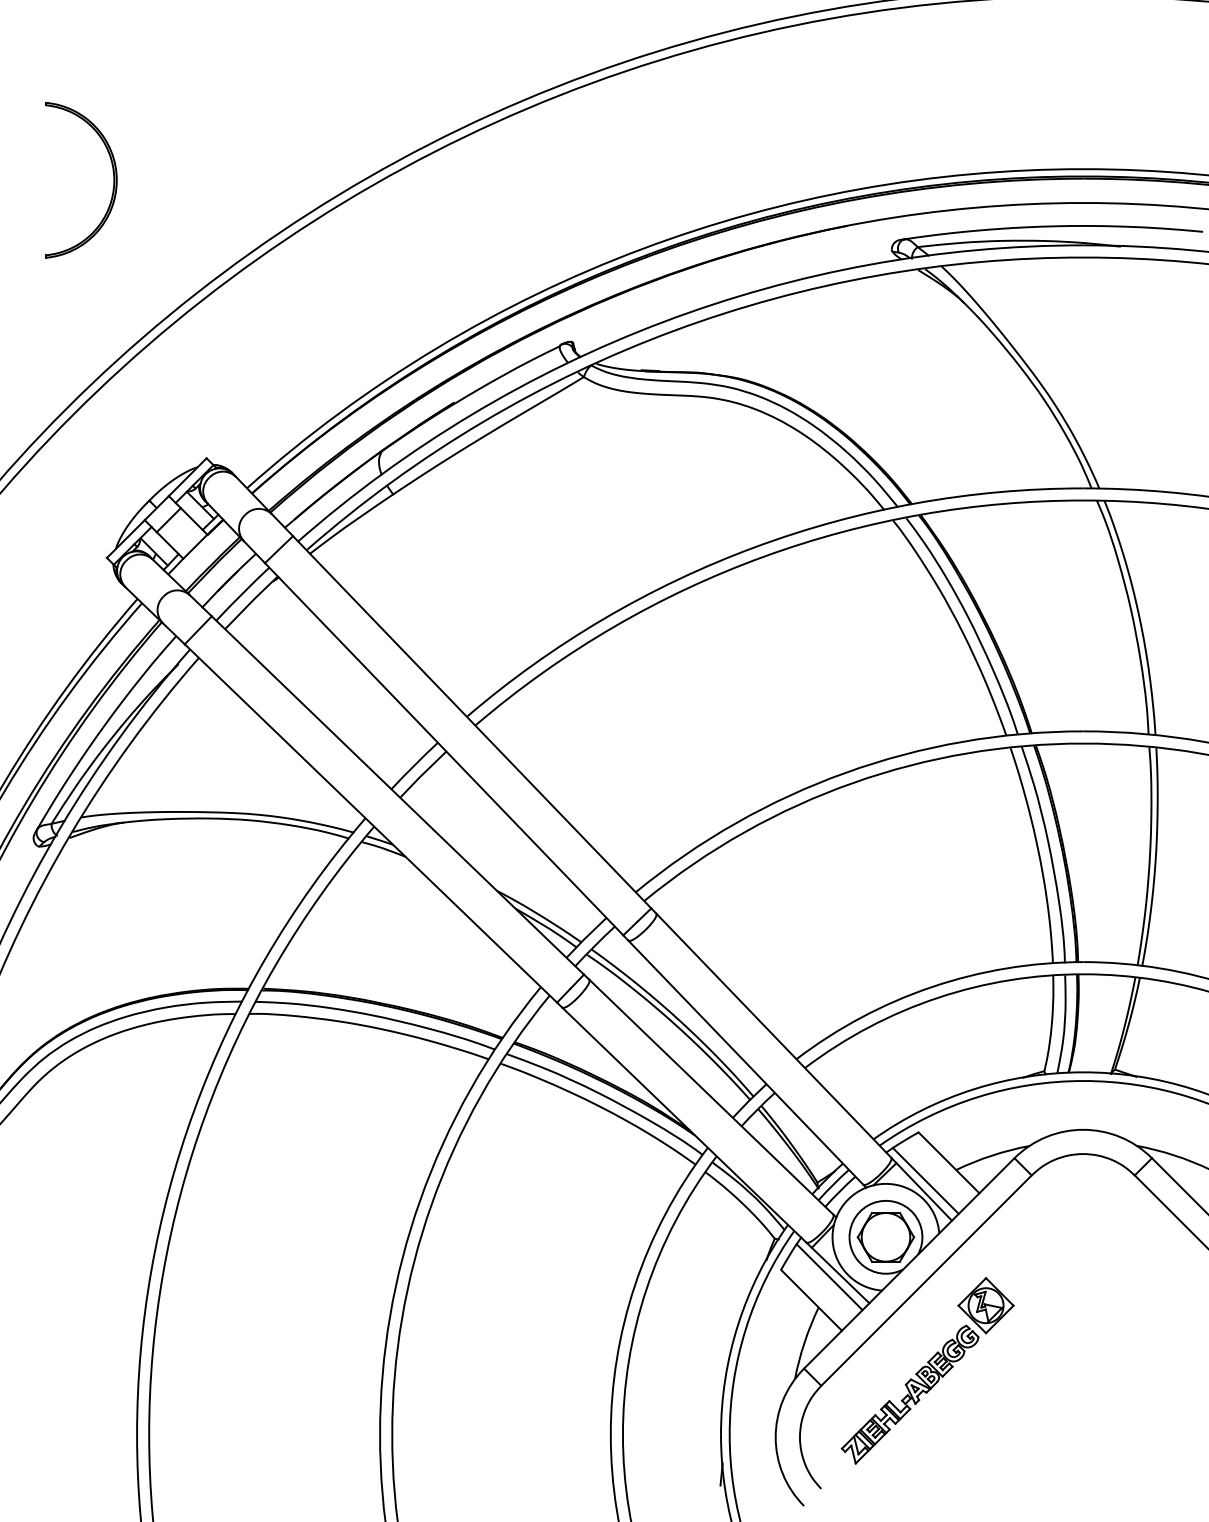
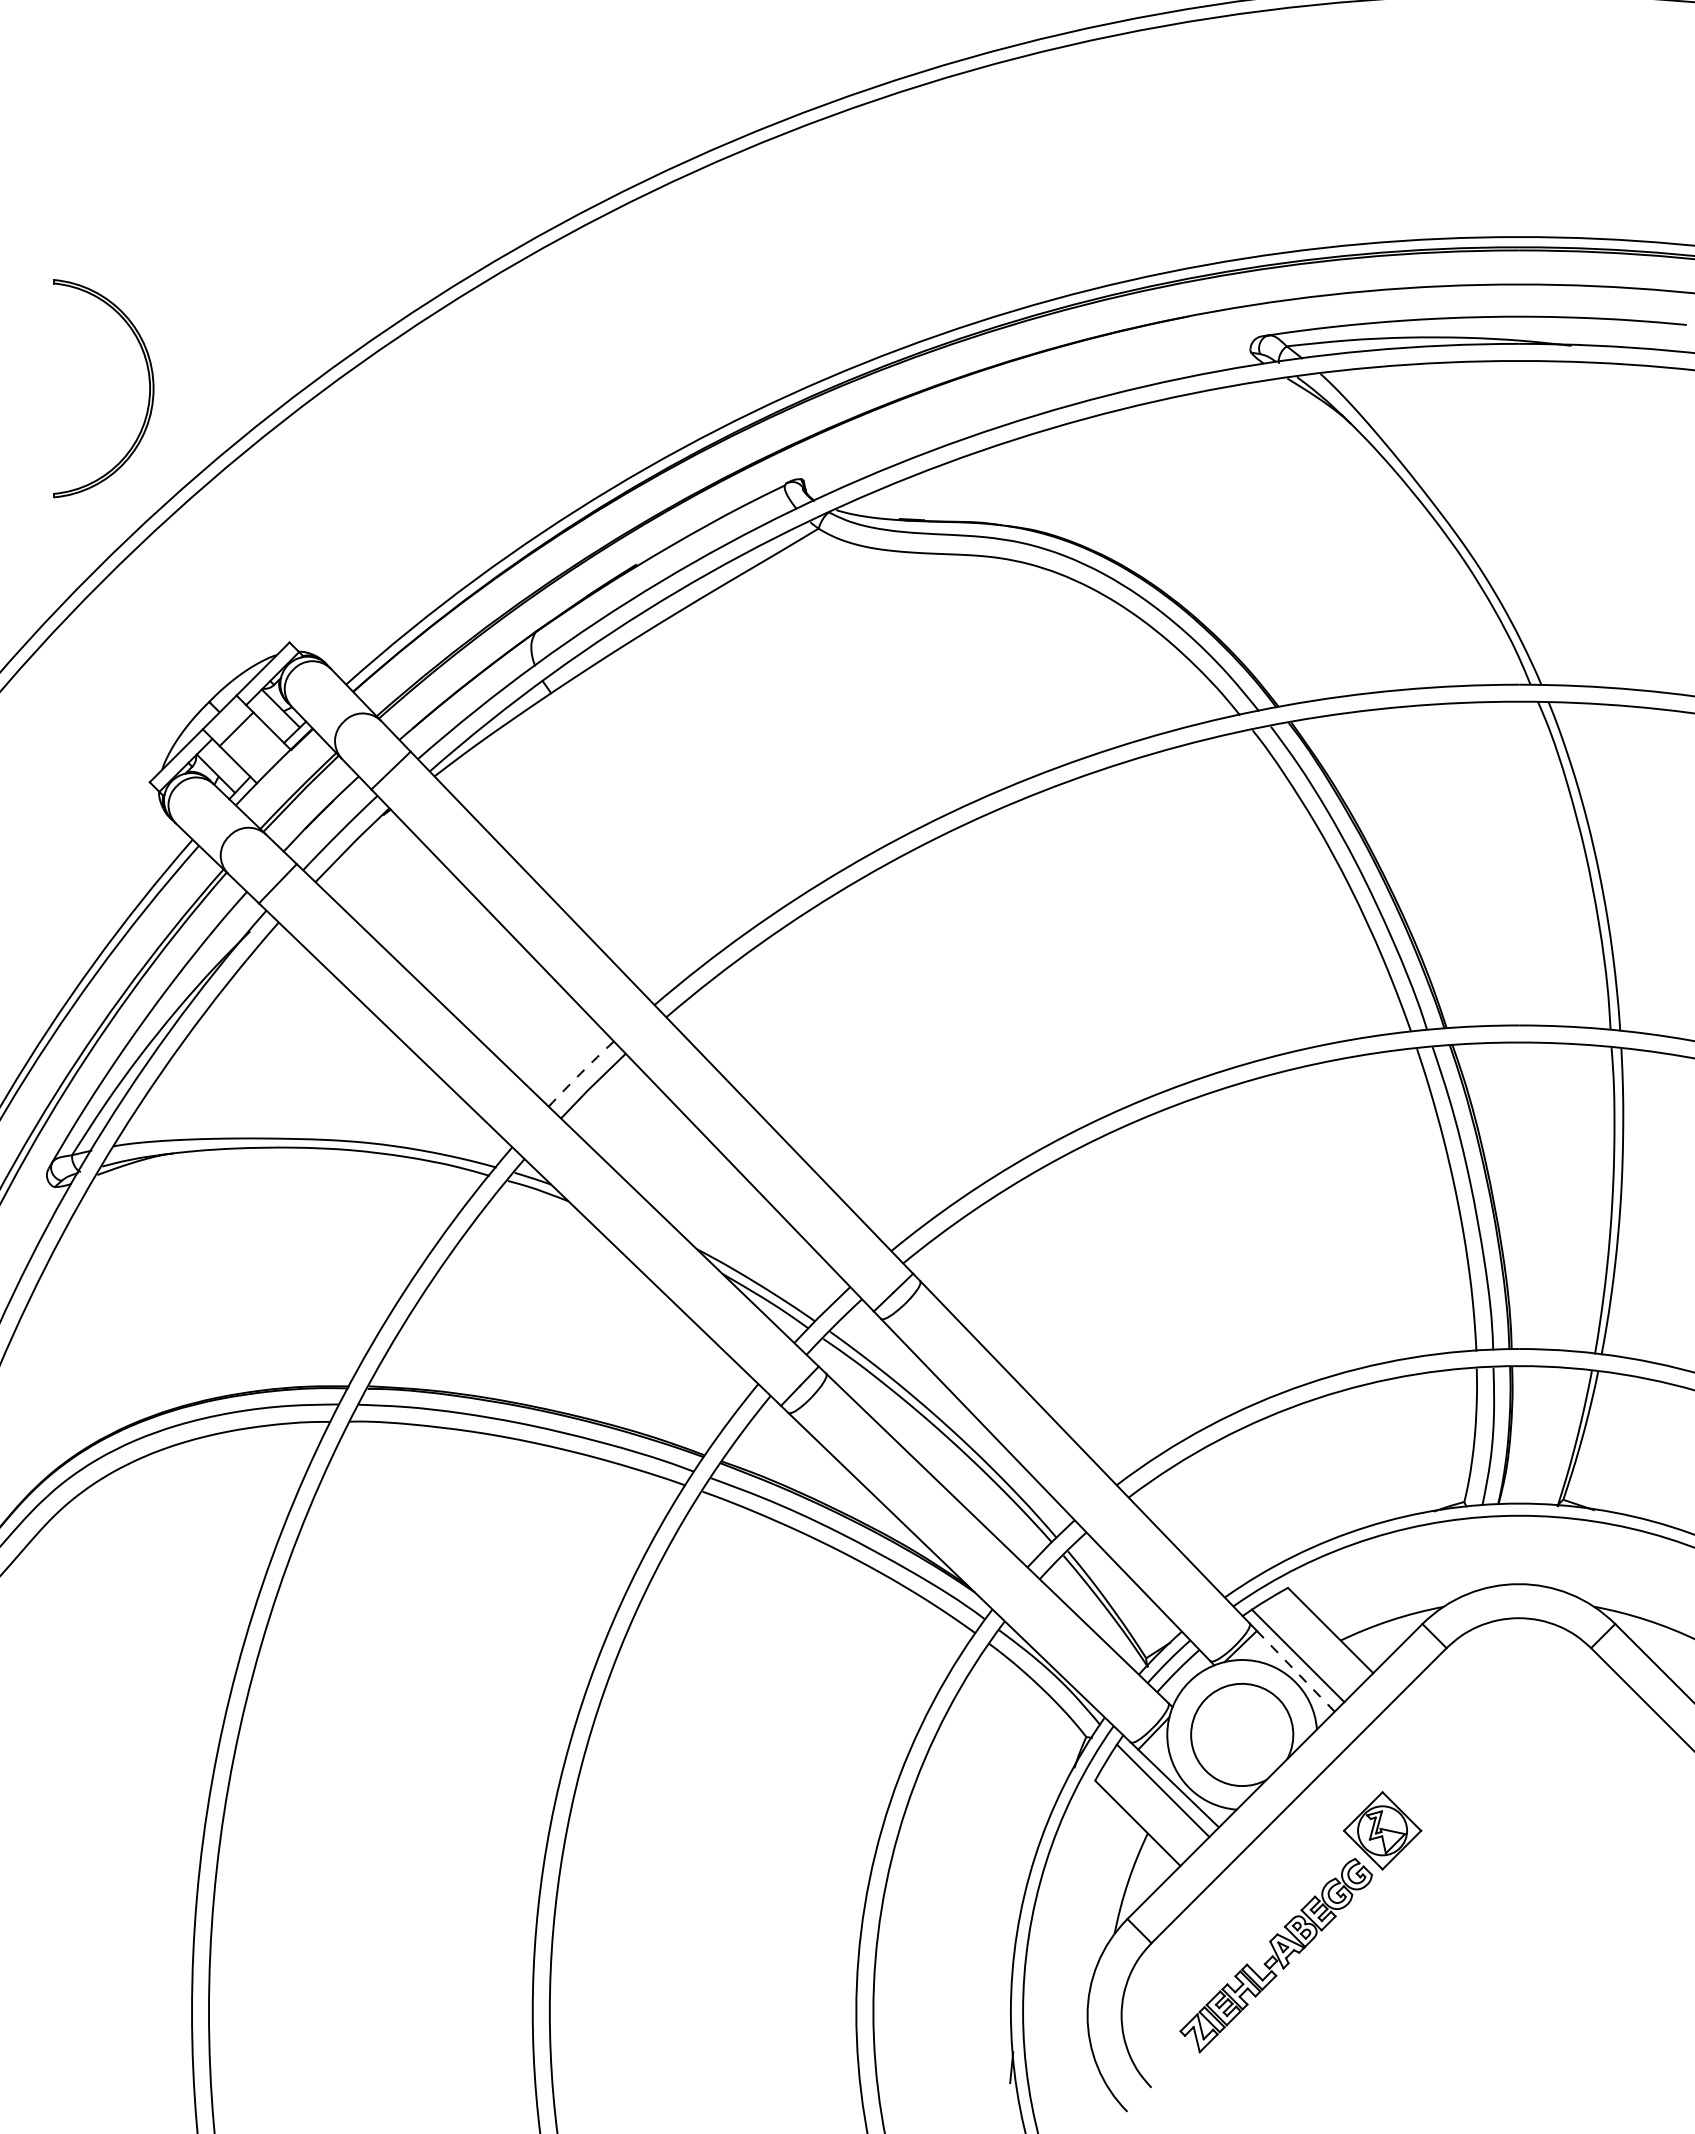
part: (113, 174) -> (148, 380), moved
arc: (414, 765) -> (580, 1073), solid -> dashed
line: (923, 1192) -> (1295, 1671), solid -> dashed
part: (885, 1236) -> (1241, 1734), removed

